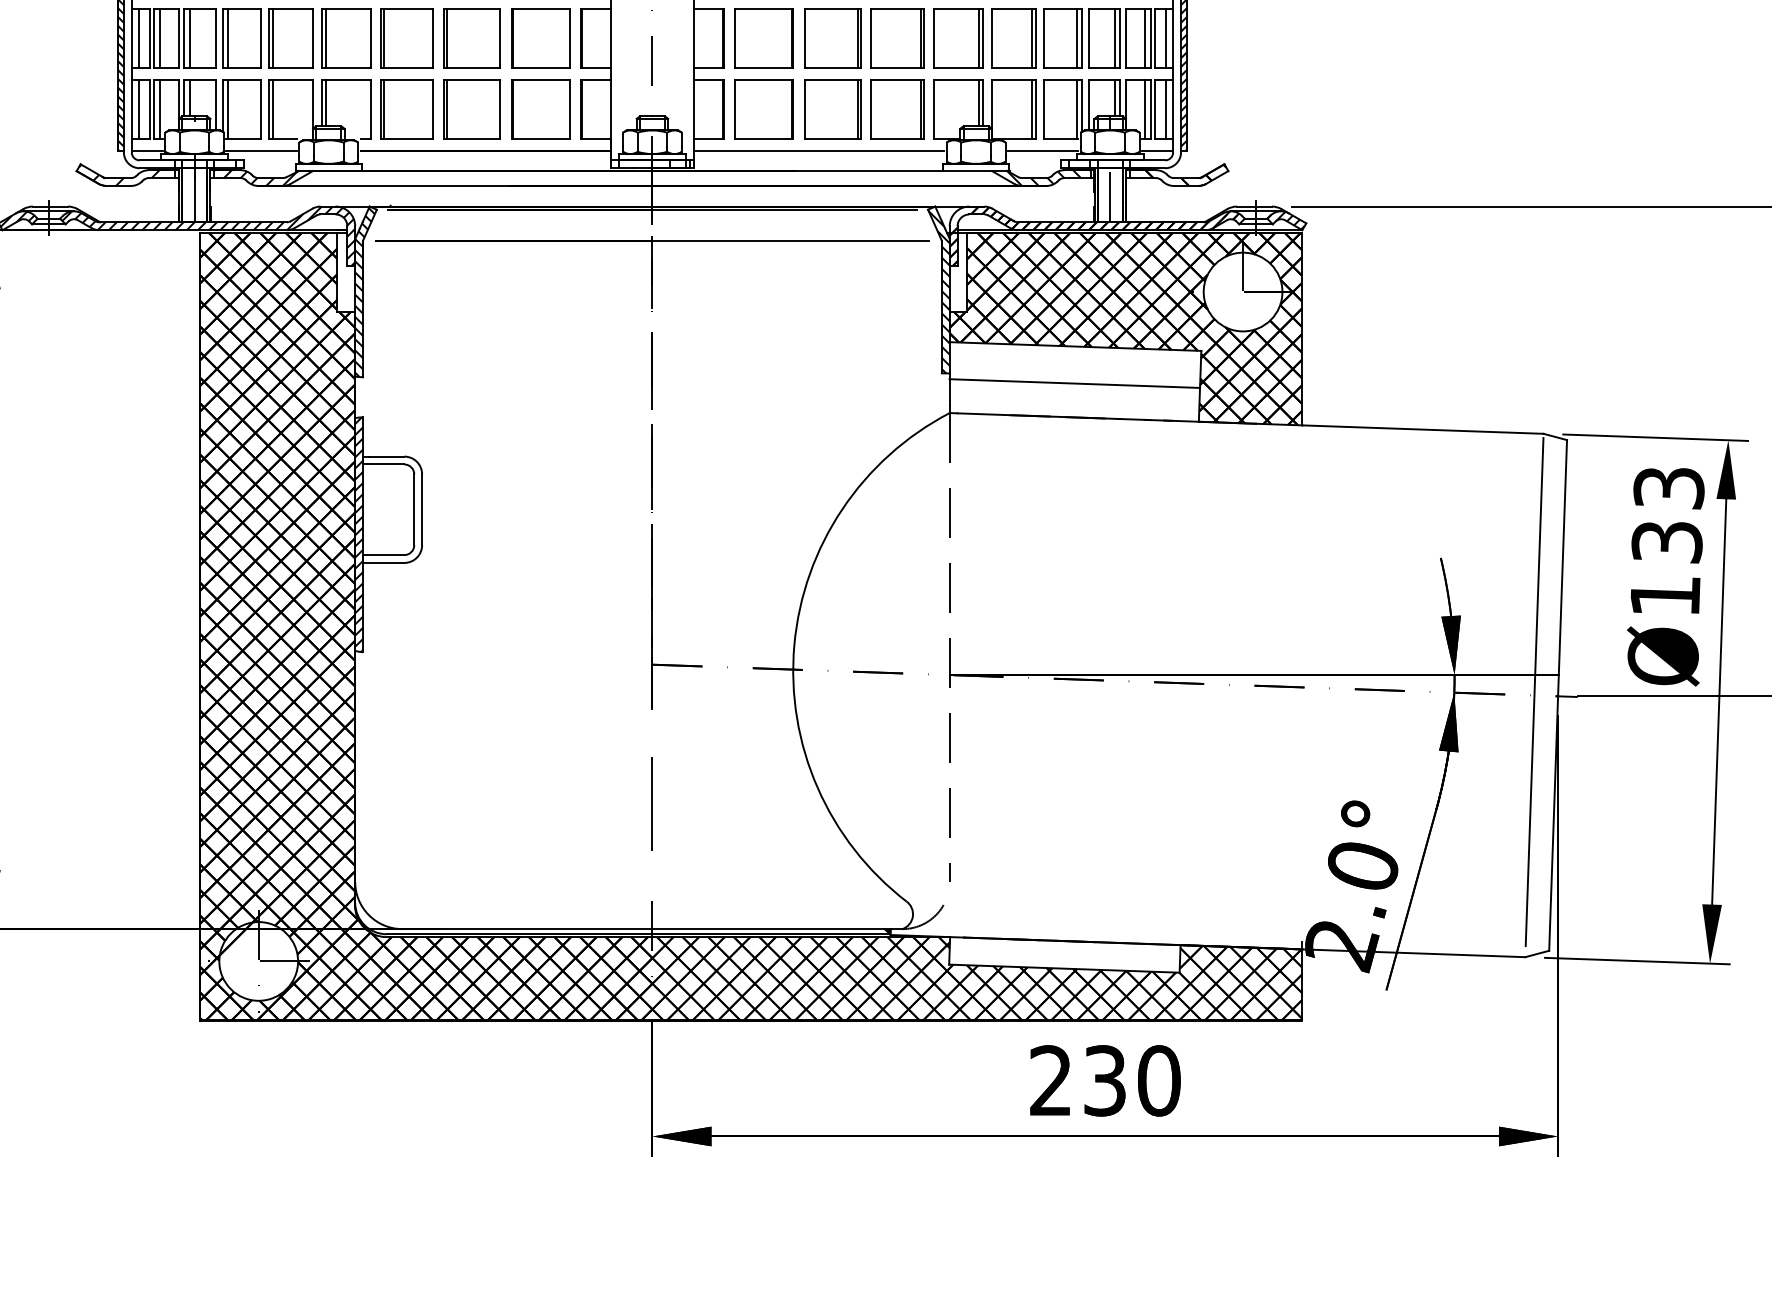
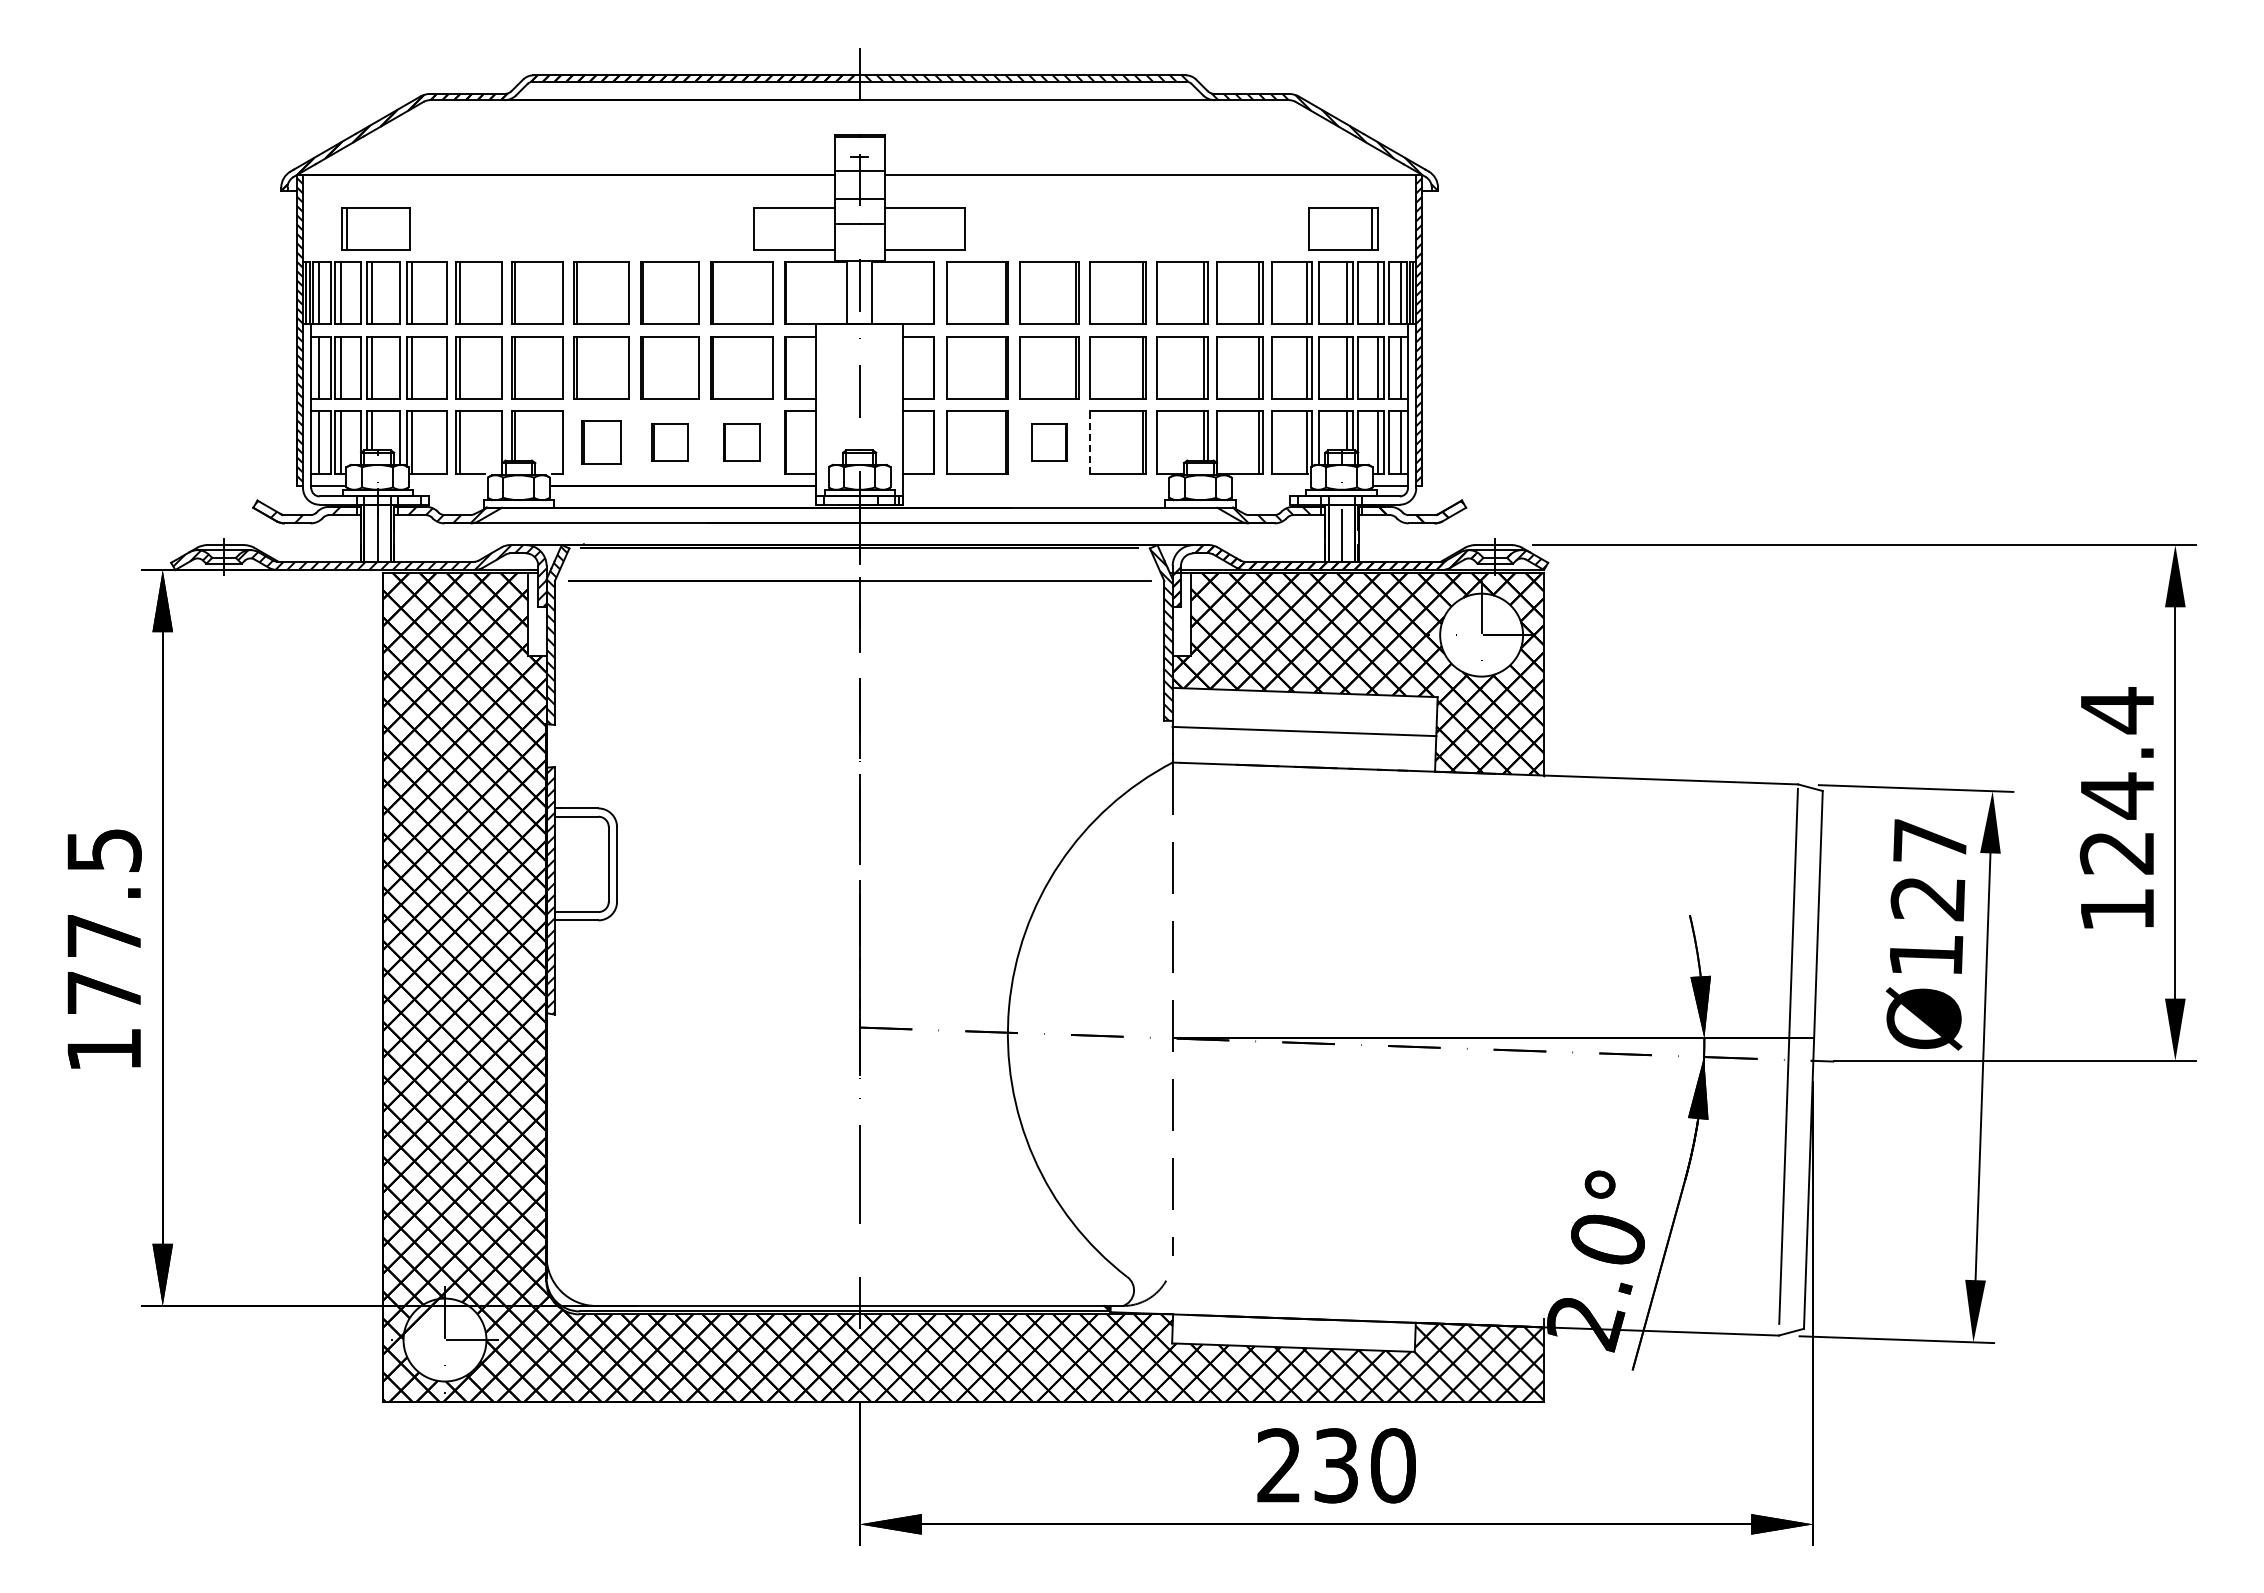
part: (407, 109) -> (601, 442), size x0.7
part: (471, 109) -> (669, 442), size x0.6
part: (540, 109) -> (741, 442), size x0.6
part: (832, 109) -> (1049, 442), size x0.6
line: (871, 109) -> (1090, 442), solid -> dashed
line: (262, 150) -> (448, 486), removed
line: (819, 150) -> (1035, 486), removed
line: (1043, 150) -> (1271, 486), removed
text: (1667, 515) -> (1928, 870), Ø133 -> Ø127

